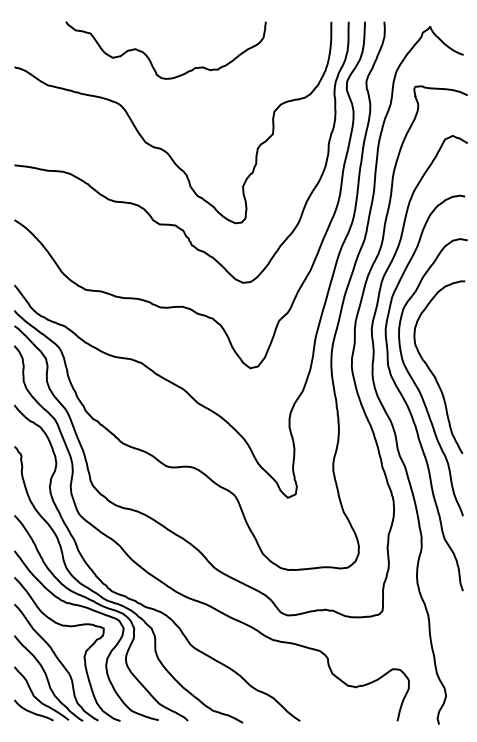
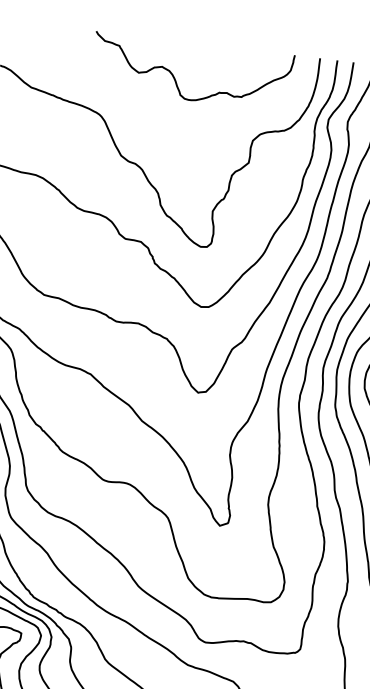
curve: (150, 59) -> (175, 78), moved

